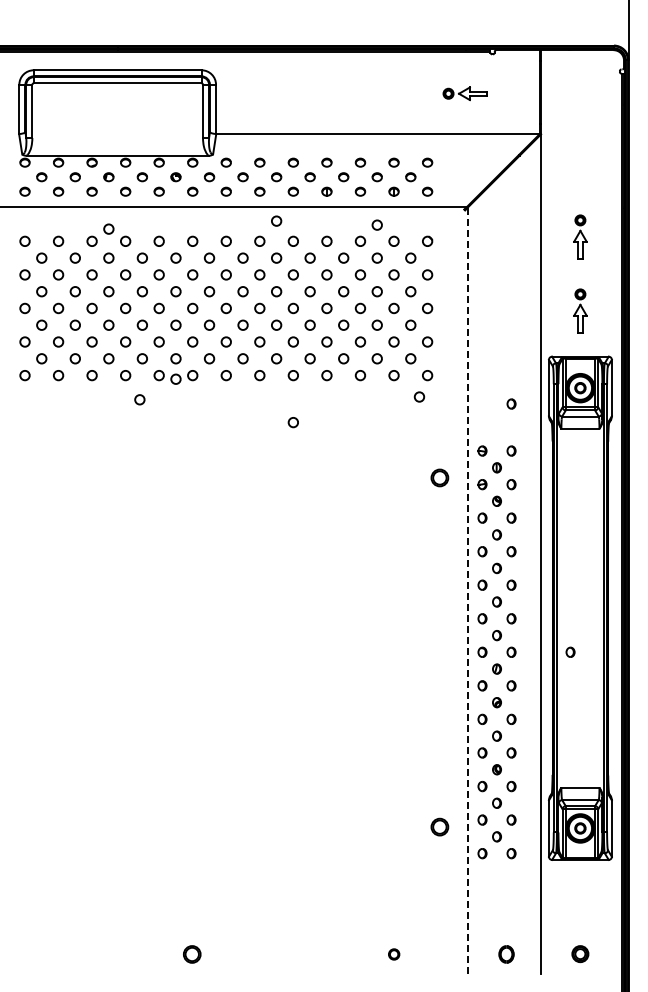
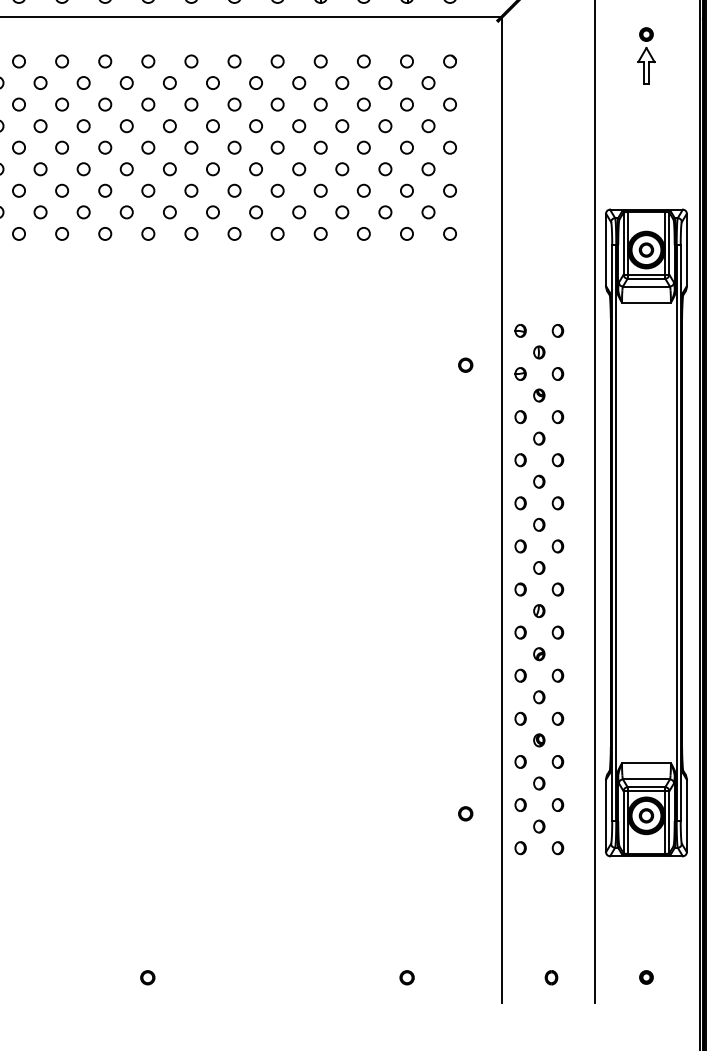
circle: (276, 220) -> (255, 34), removed
circle: (376, 224) -> (384, 39), removed
circle: (108, 228) -> (40, 44), removed
part: (580, 310) -> (646, 150), removed
circle: (175, 378) -> (126, 237), removed
circle: (419, 396) -> (439, 260), removed
circle: (139, 399) -> (79, 264), removed
part: (511, 403) -> (557, 269), removed
circle: (292, 422) -> (276, 294), removed
part: (439, 477) -> (465, 364), size x0.62
line: (467, 590) -> (501, 510), dashed -> solid
part: (570, 651) -> (633, 588), removed
part: (439, 826) -> (465, 813), size x0.62
part: (192, 954) -> (148, 977), size x0.62
part: (506, 954) -> (551, 977), size x0.62
part: (580, 954) -> (646, 977), size x0.62

